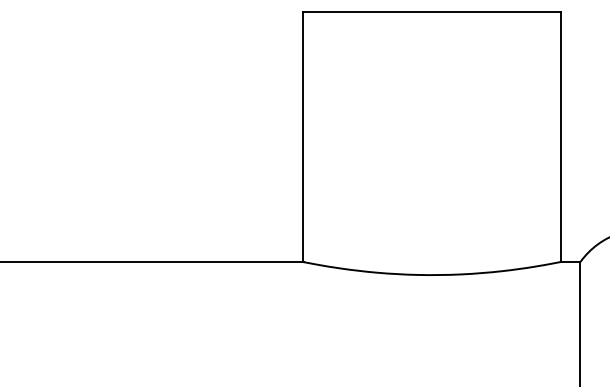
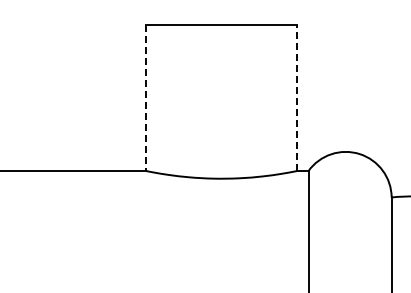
line: (561, 136) -> (297, 97), solid -> dashed
line: (301, 137) -> (145, 98), solid -> dashed

